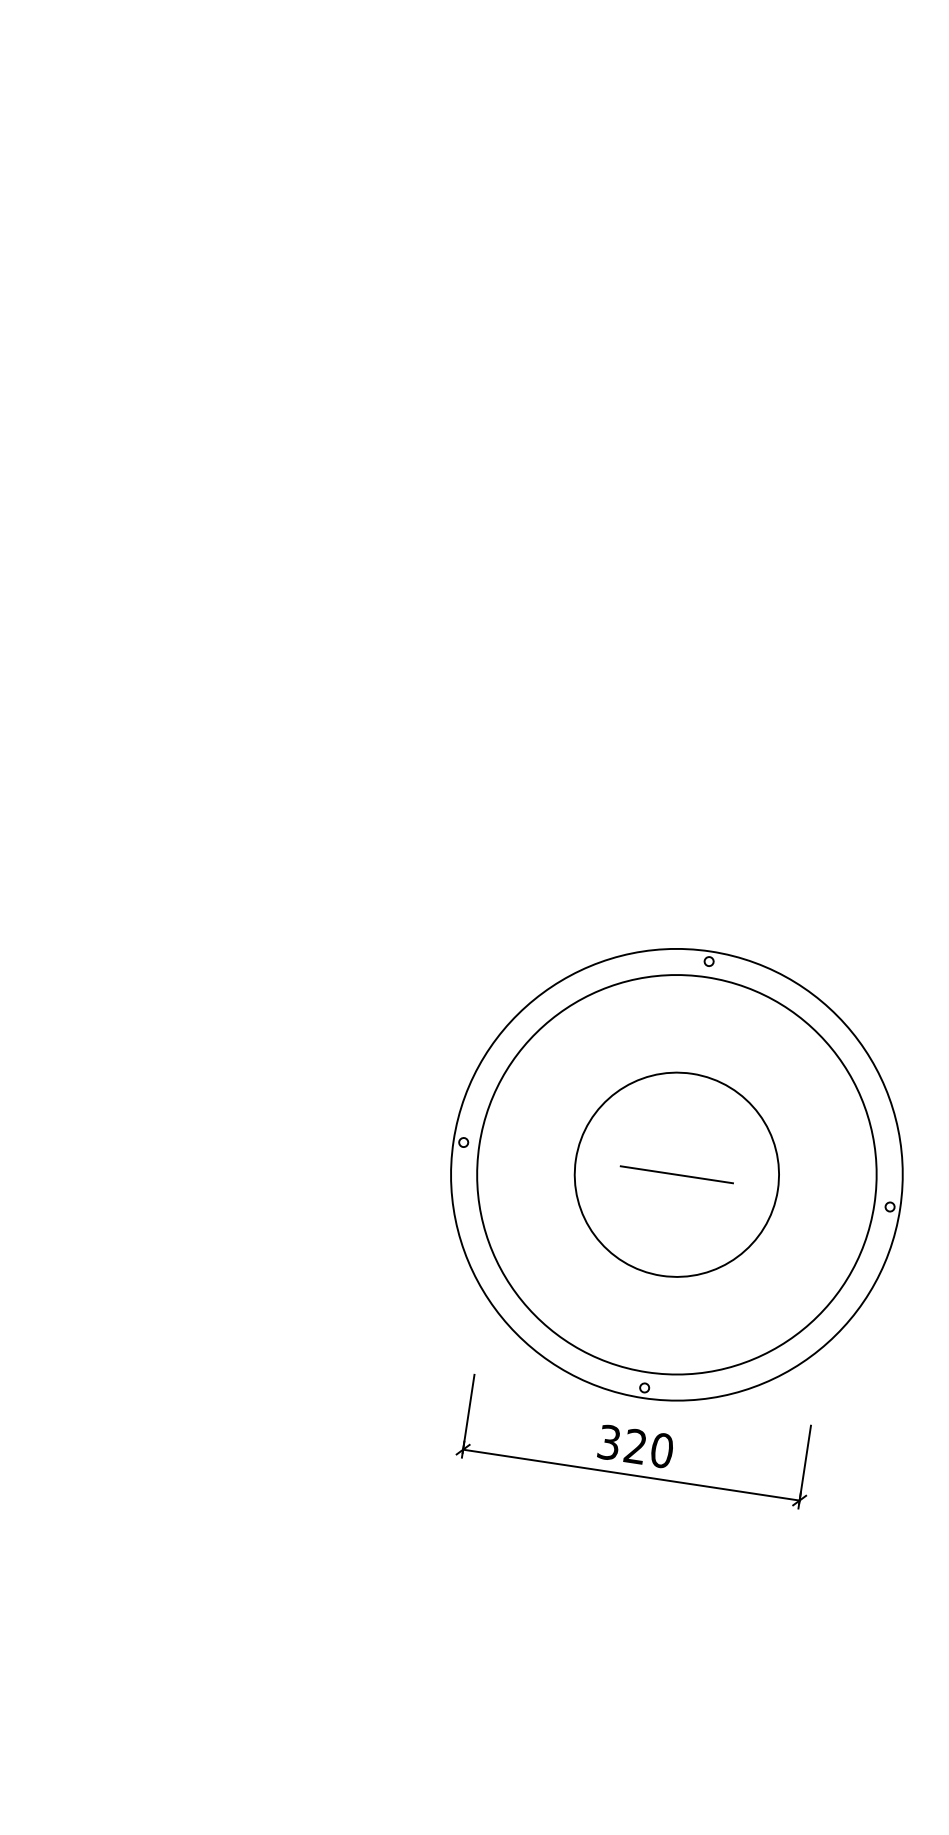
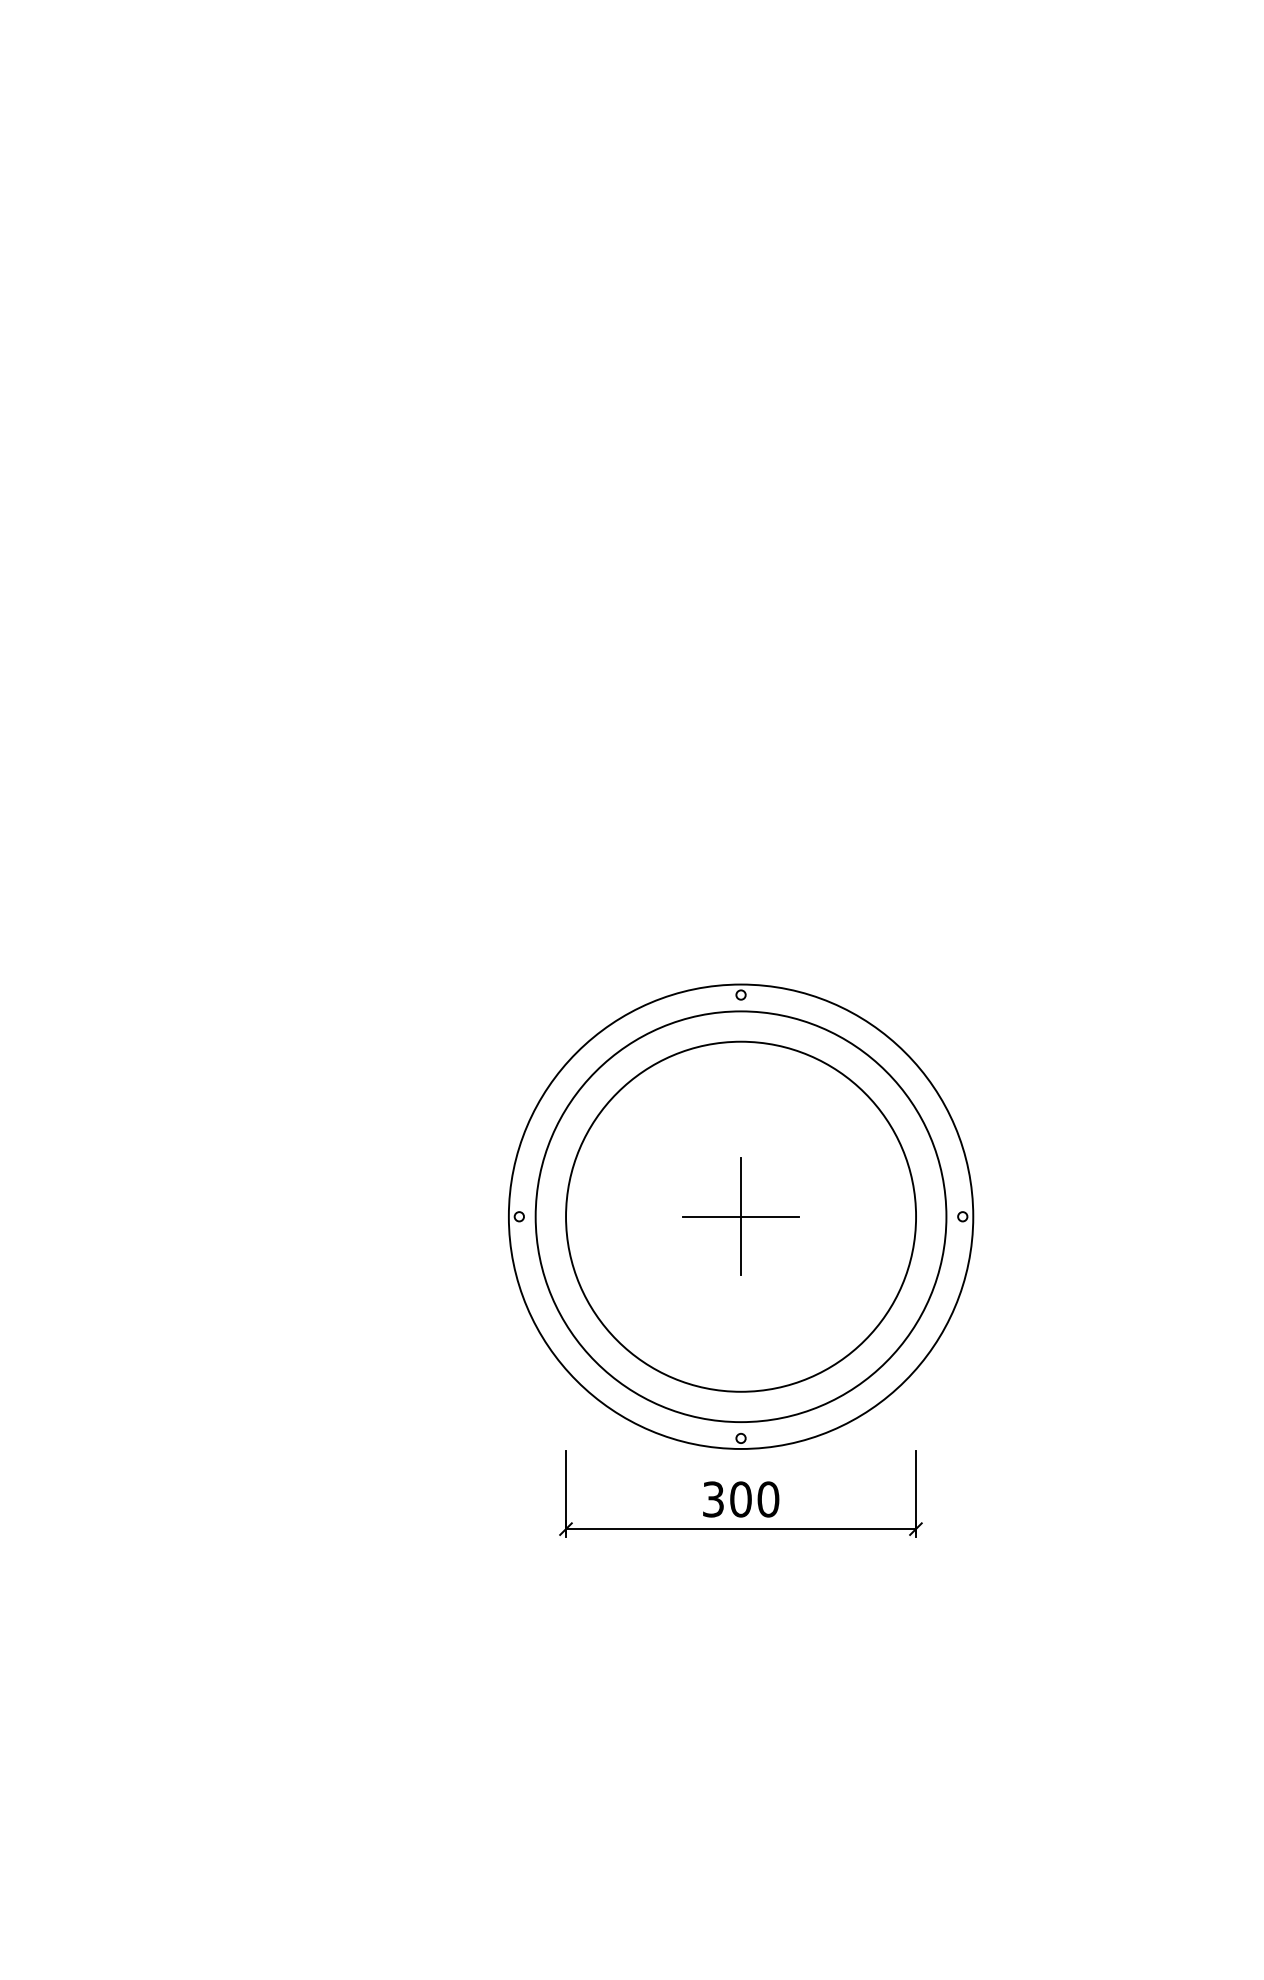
circle: (677, 1174) -> (741, 1216), size x1.67
line: (677, 1174) -> (741, 1216), added
text: (635, 1446) -> (740, 1499), 320 -> 300

